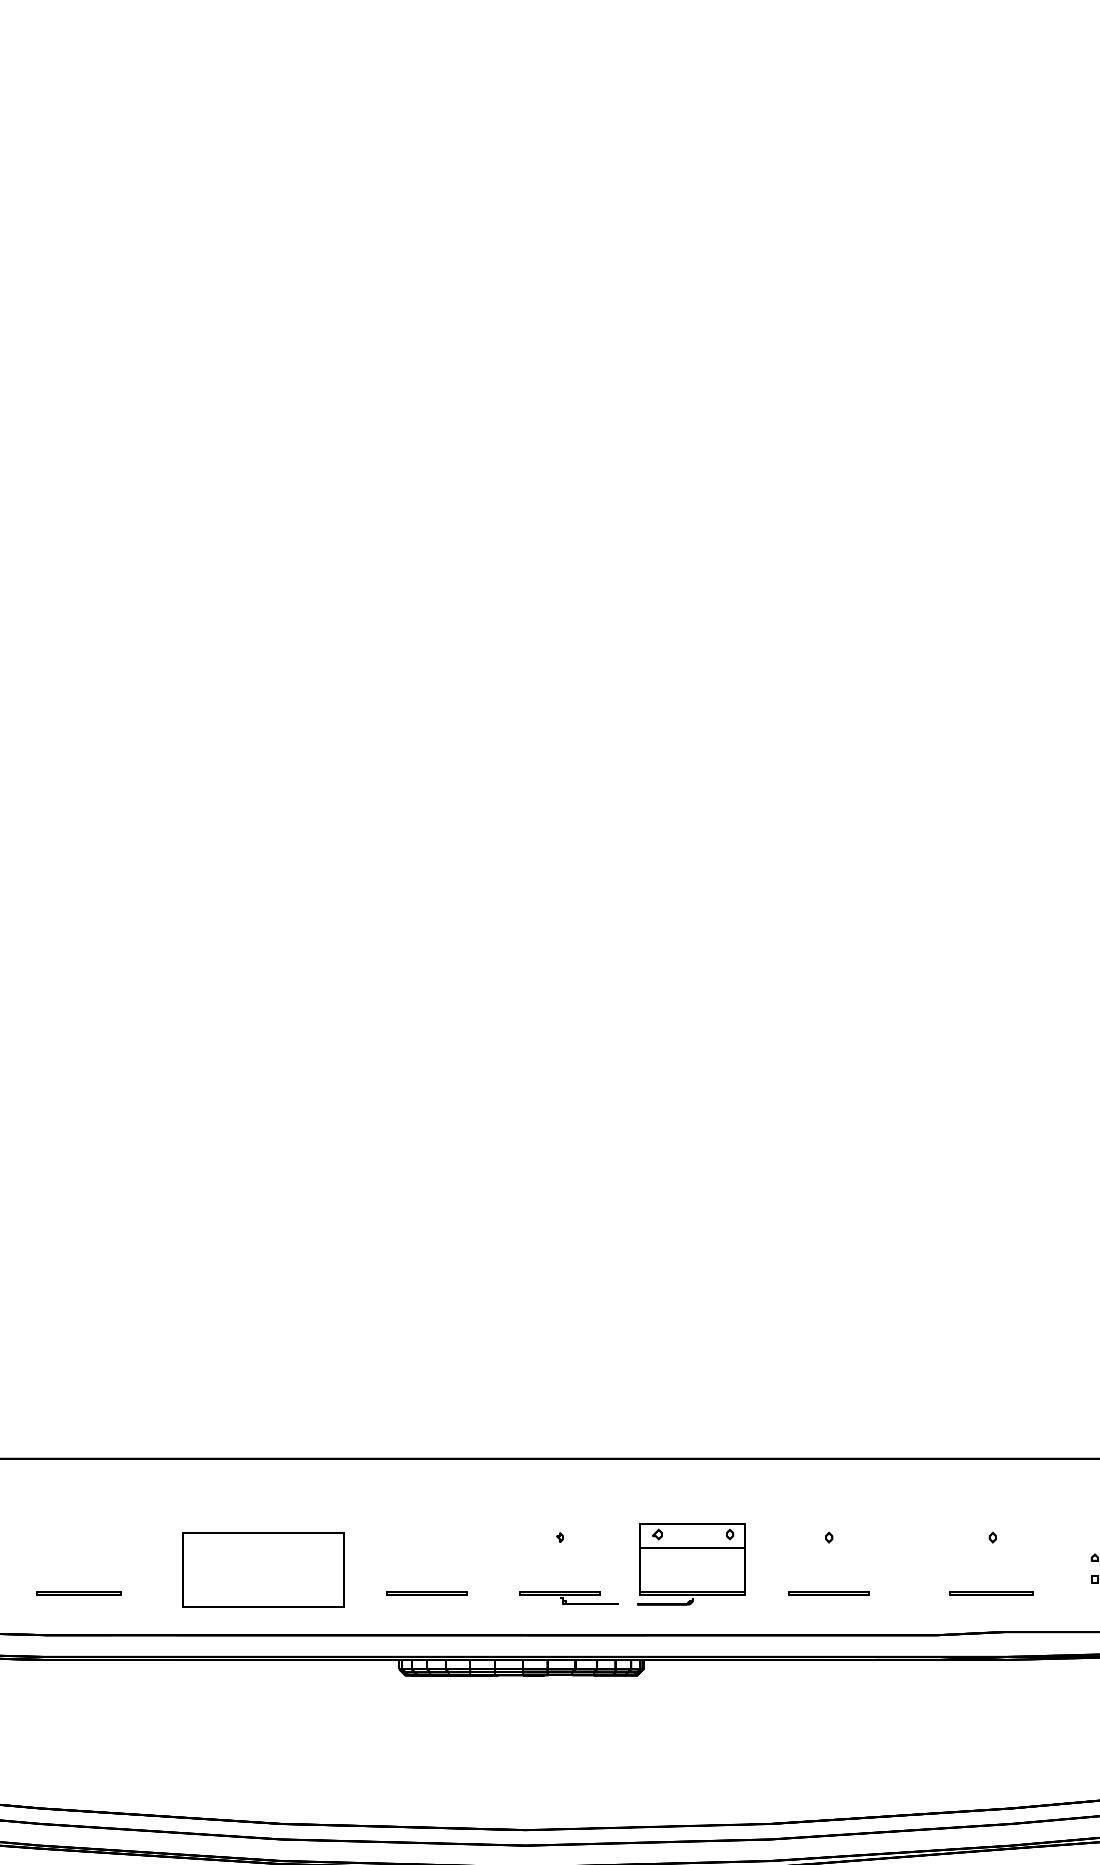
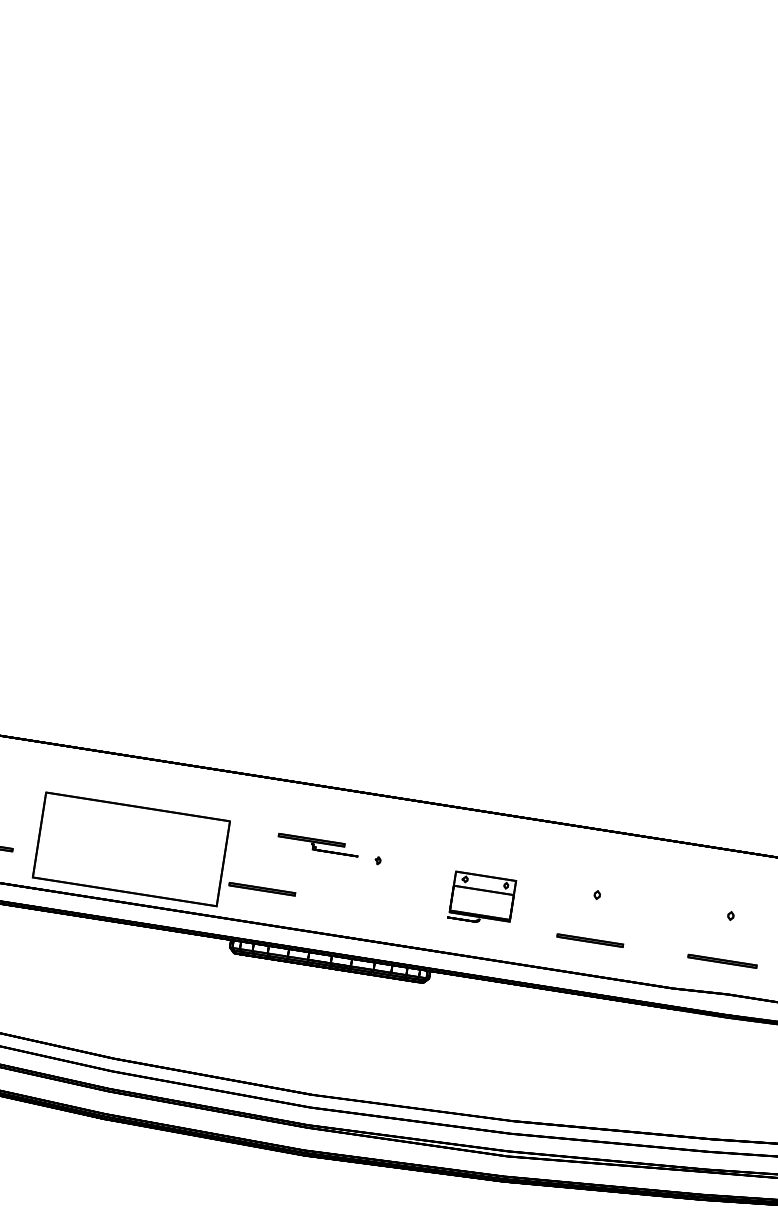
part: (691, 1564) -> (481, 899), size x0.7
part: (263, 1569) -> (131, 848), size x1.4
part: (568, 1597) -> (318, 844), moved

